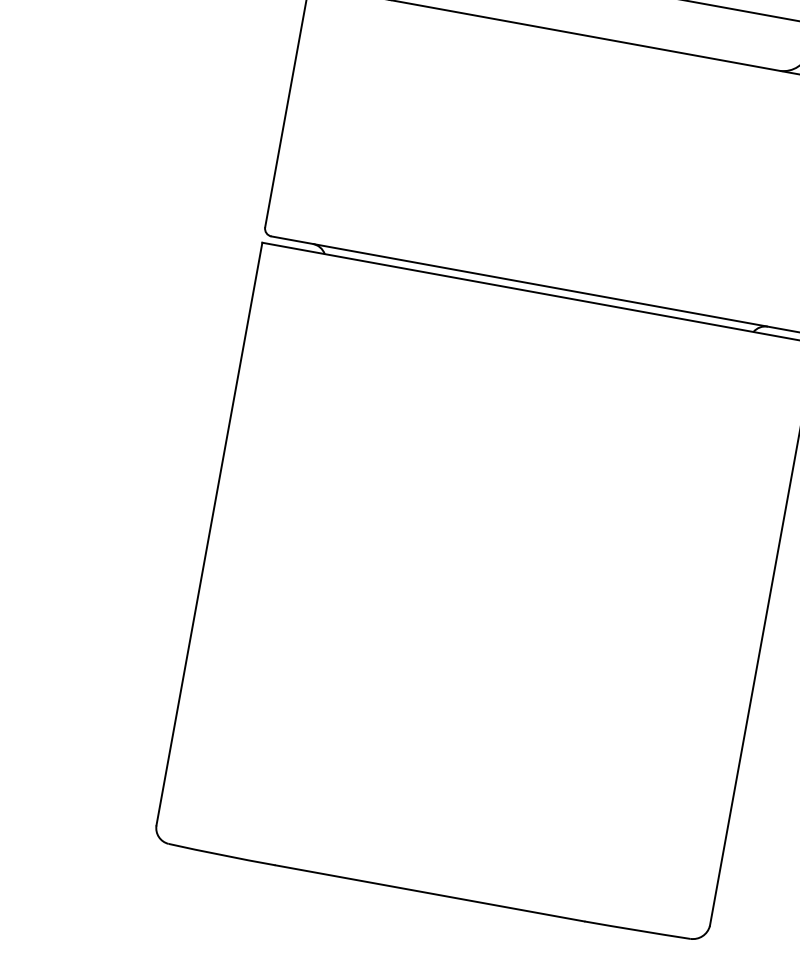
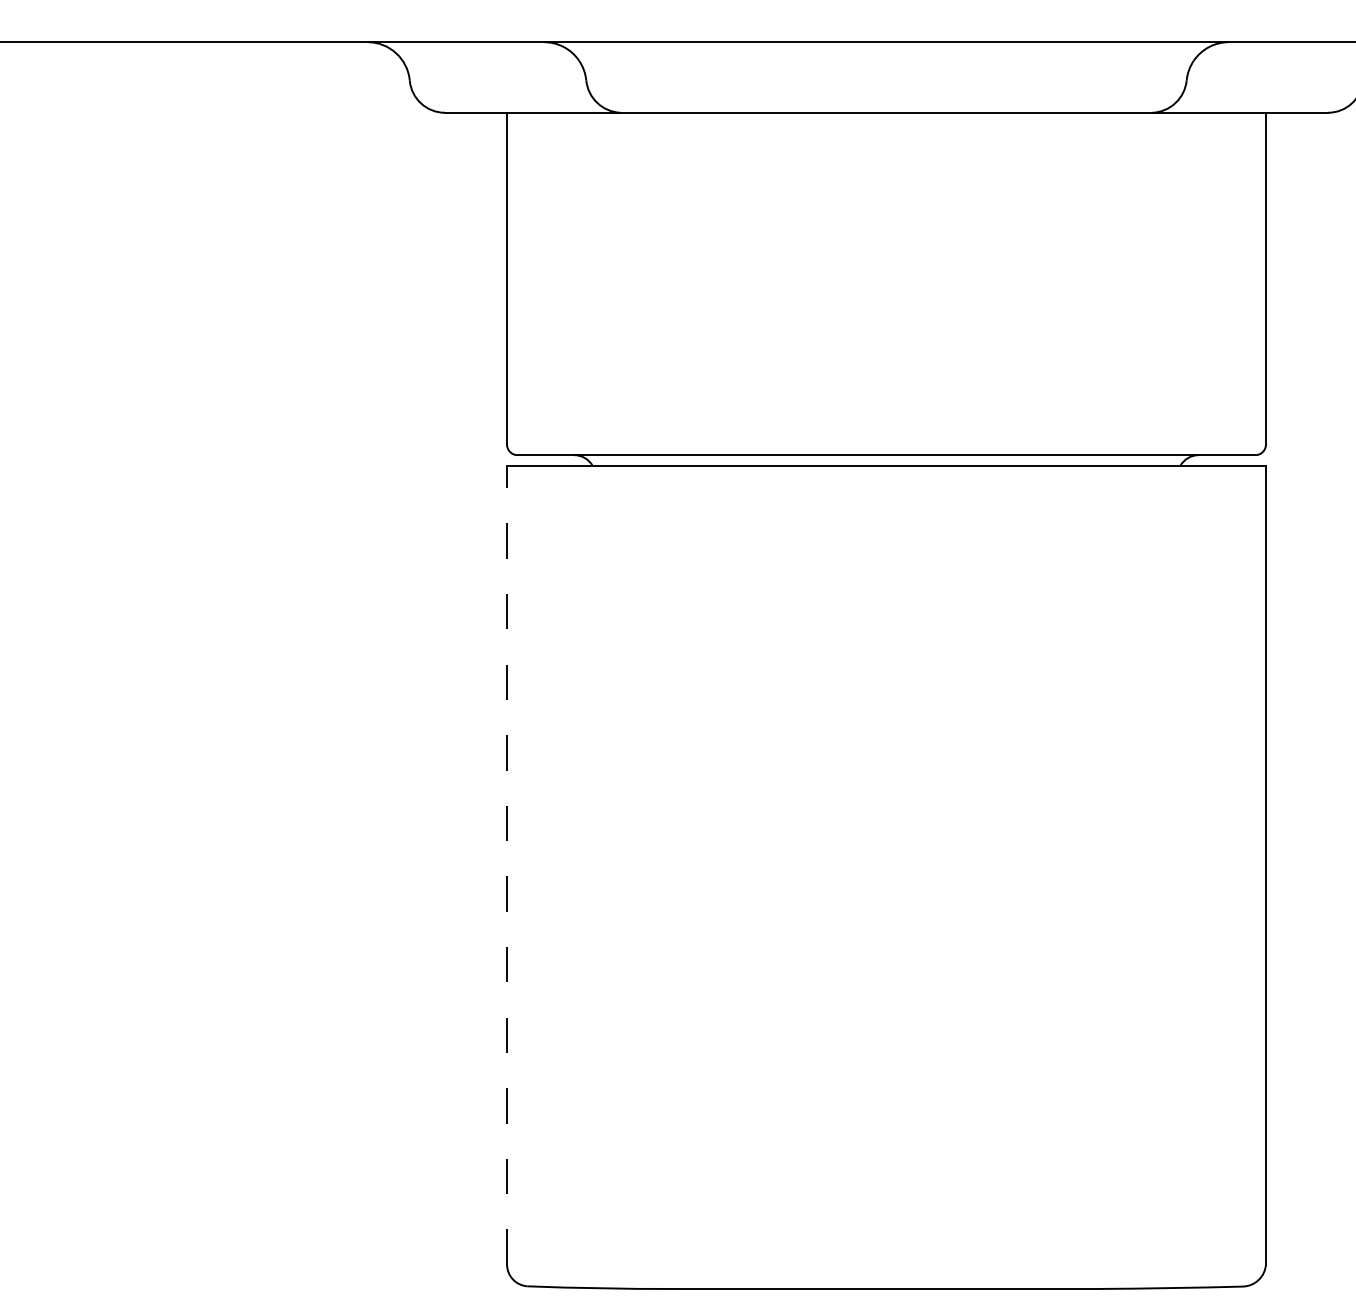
line: (209, 534) -> (507, 865), solid -> dashed

